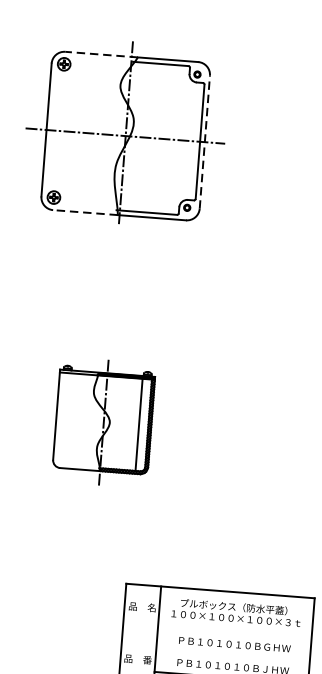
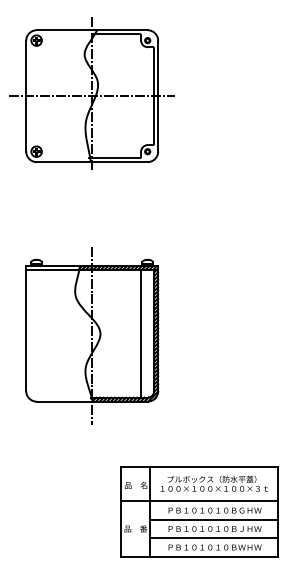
line: (100, 54) -> (66, 30), dashed -> solid
line: (205, 141) -> (158, 95), dashed -> solid
line: (85, 213) -> (63, 162), dashed -> solid
part: (103, 423) -> (92, 335), size x1.67
line: (217, 632) -> (199, 501), added
line: (233, 655) -> (214, 519), added

